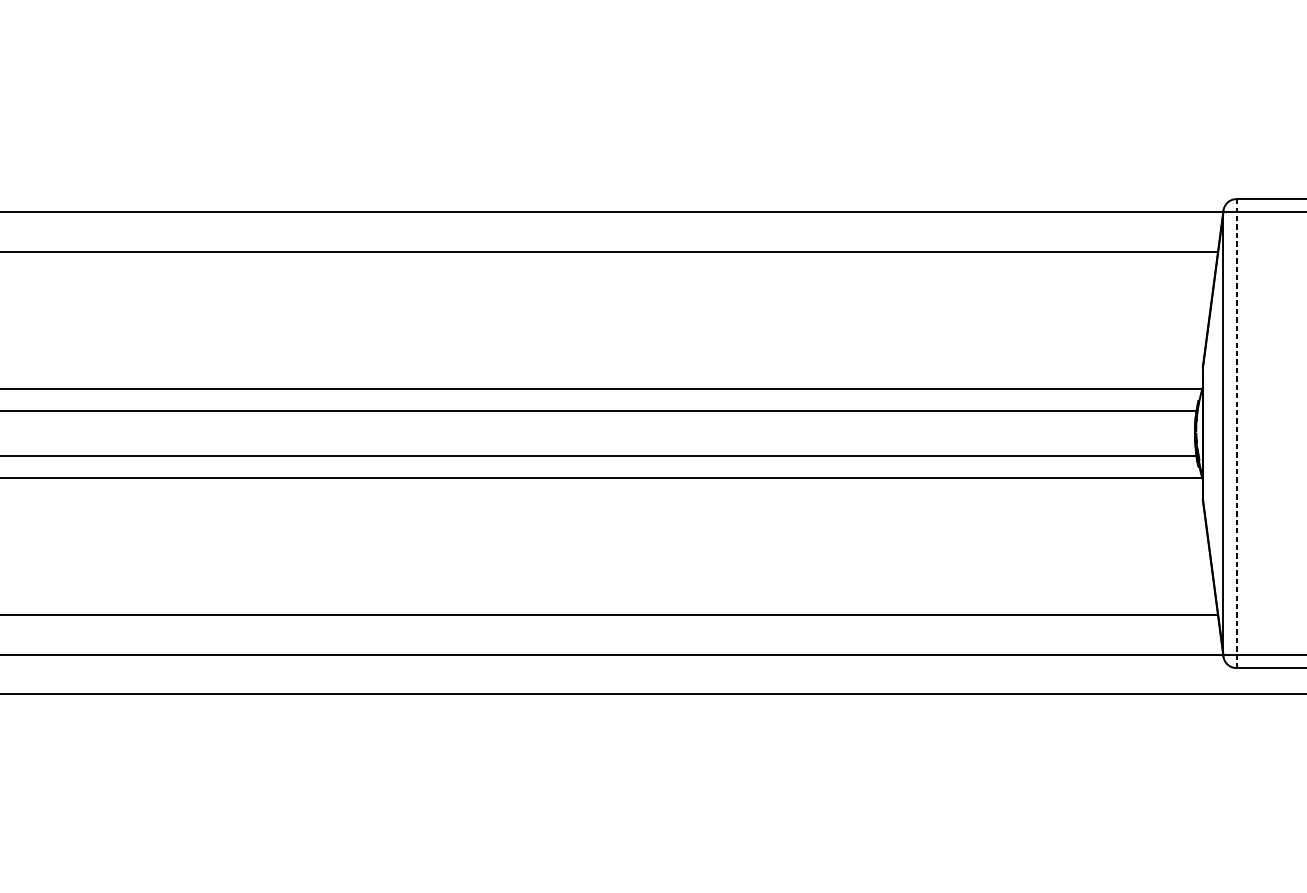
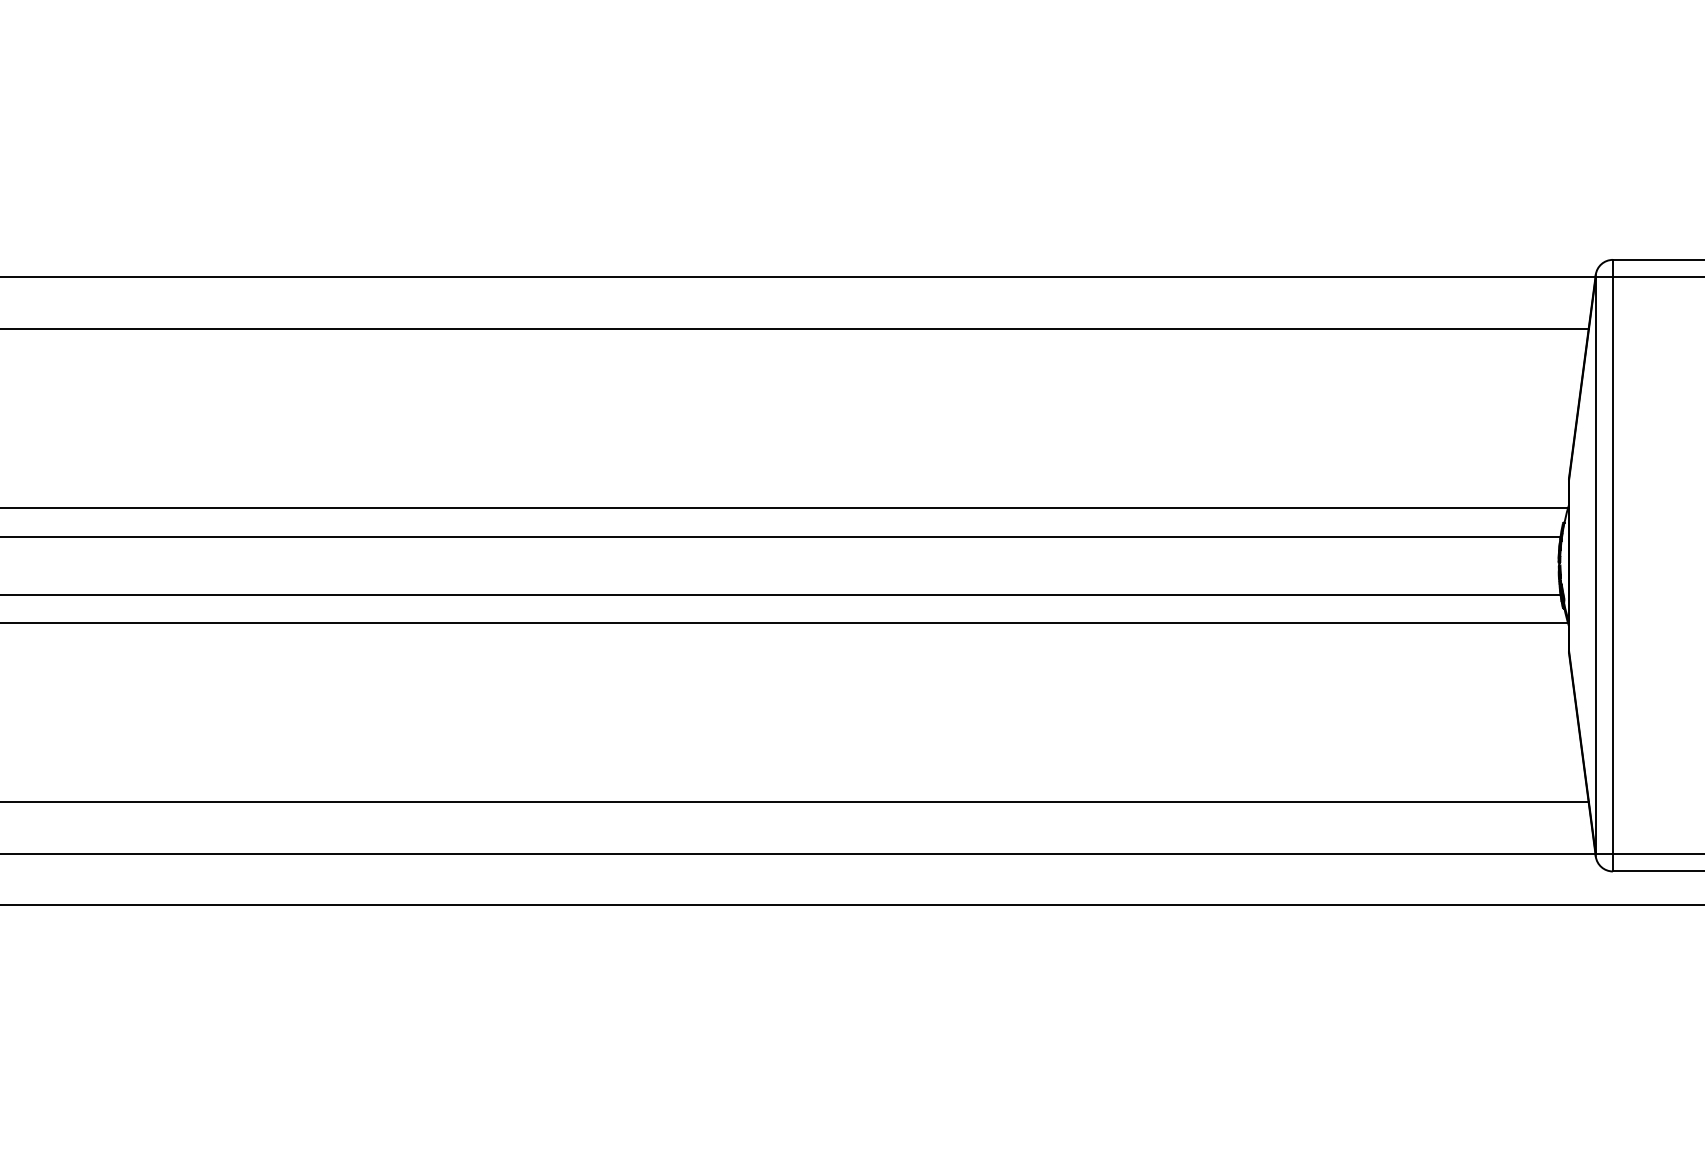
line: (1236, 433) -> (1612, 565), dashed -> solid

